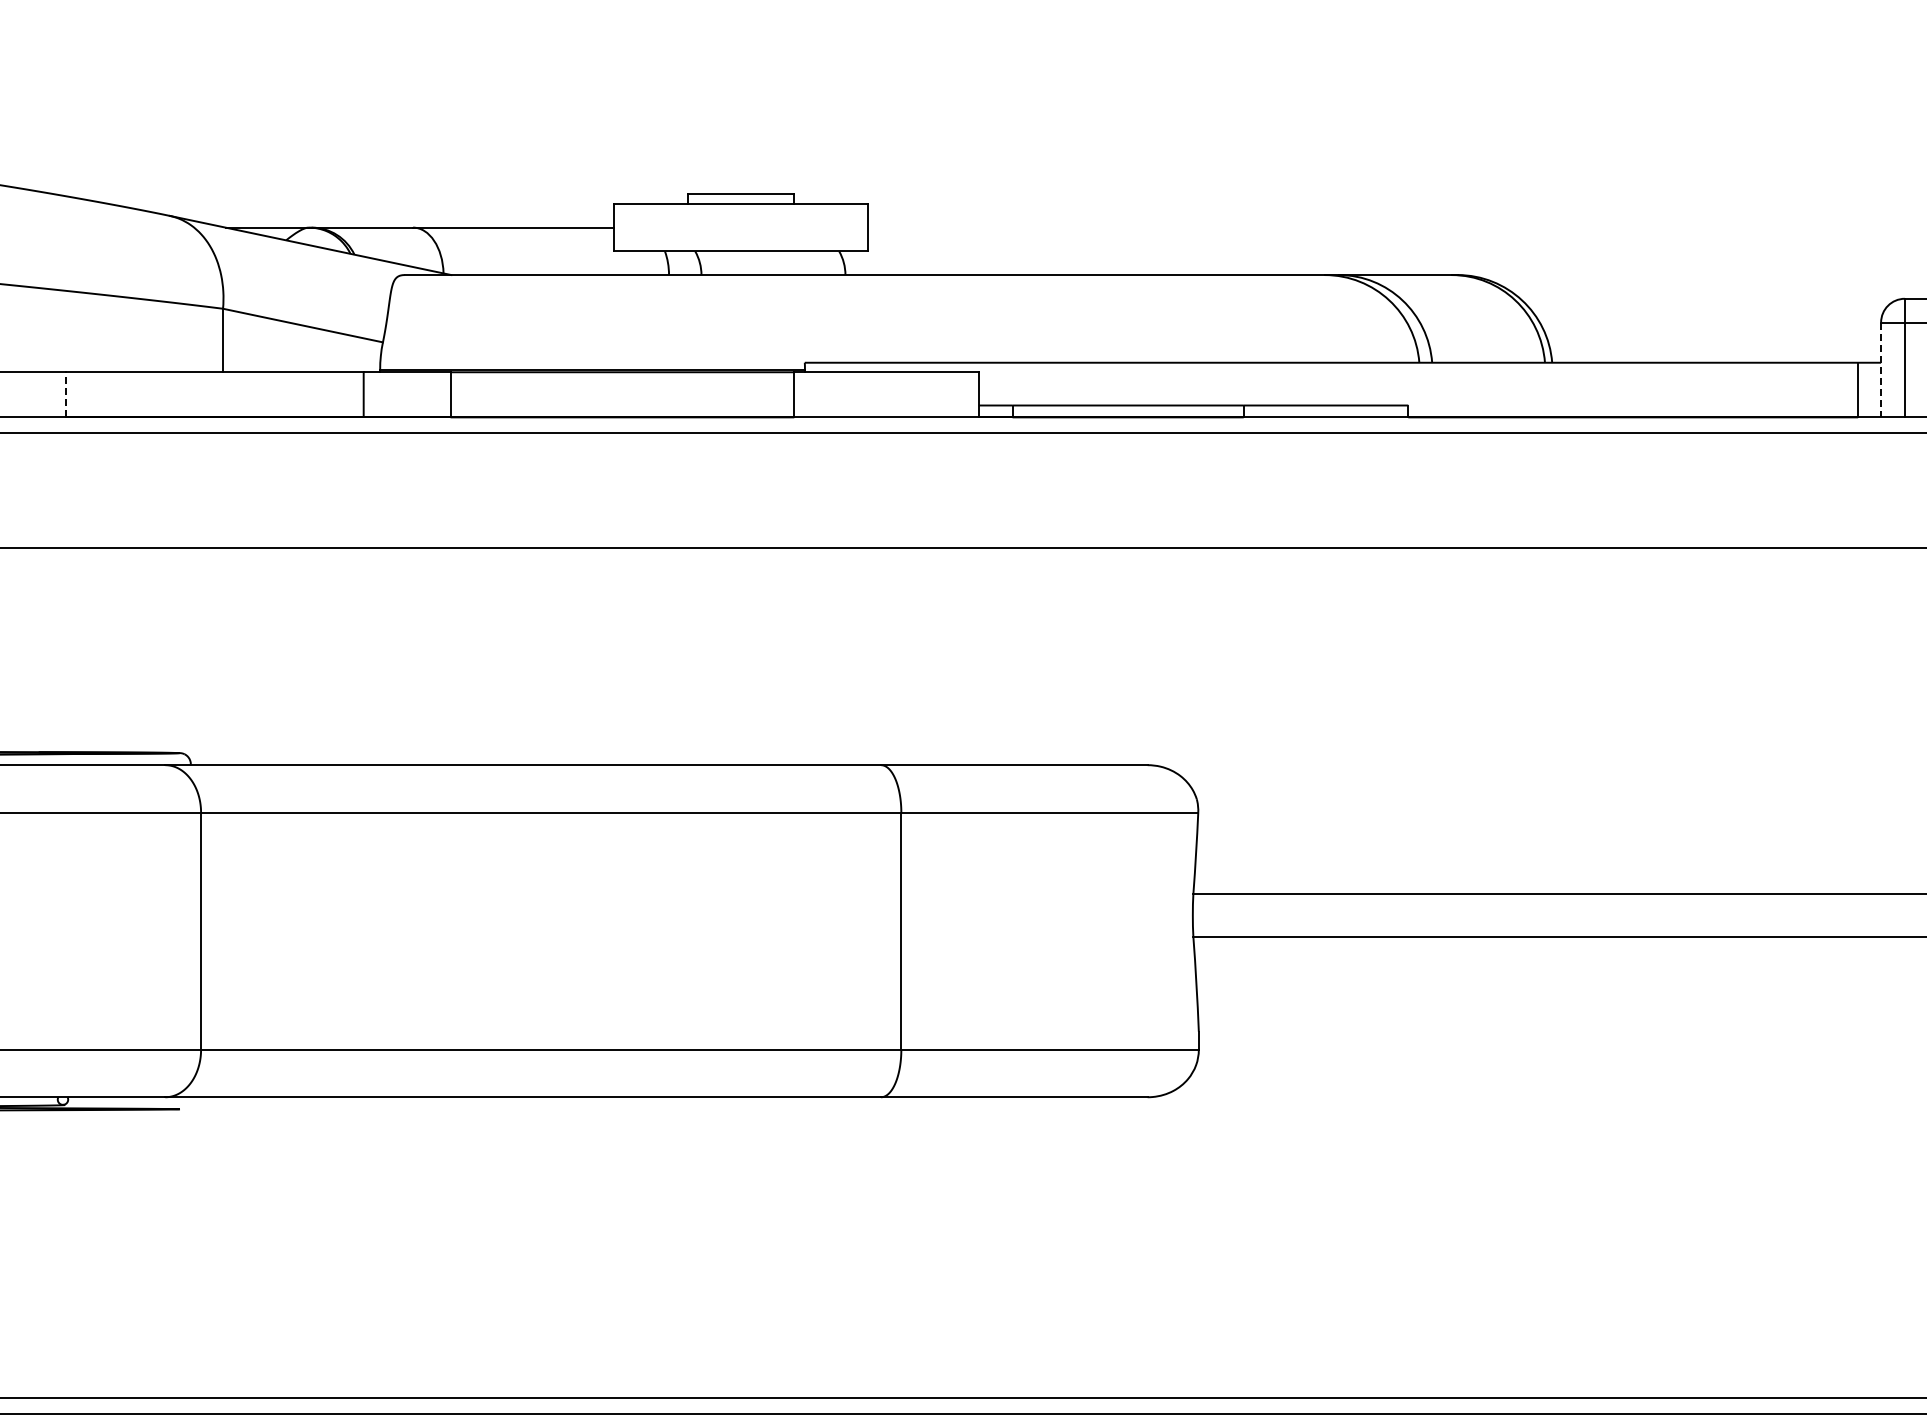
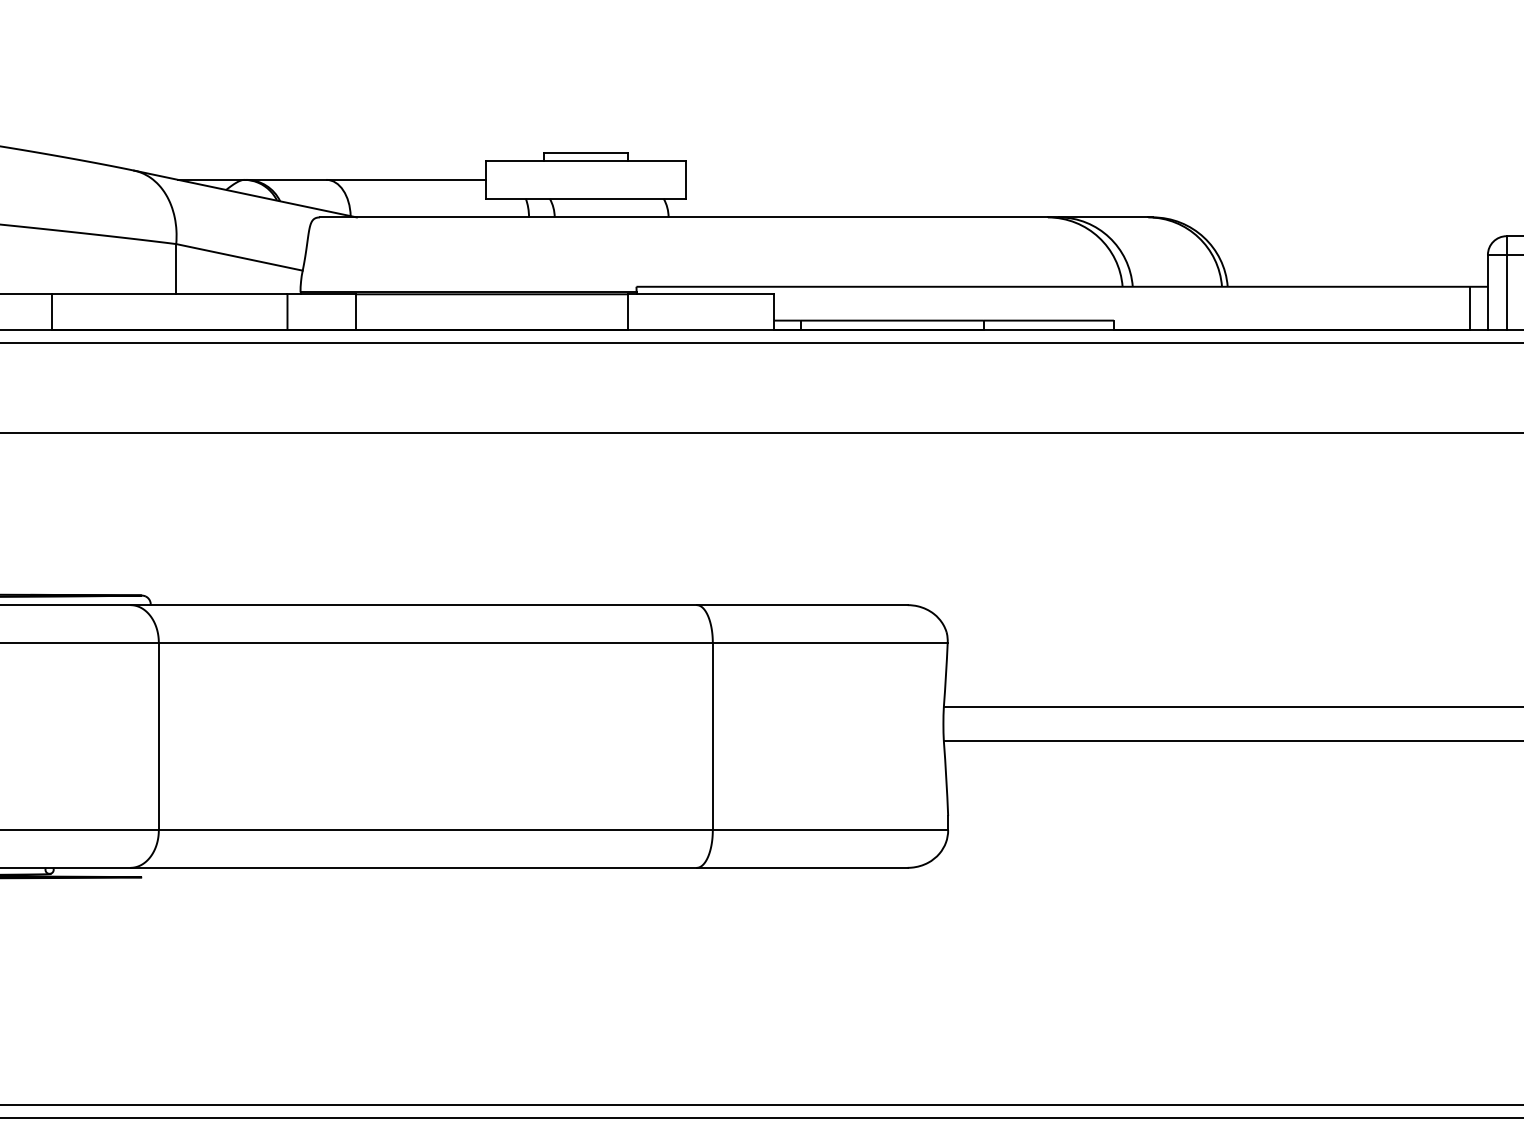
line: (1881, 370) -> (1488, 292), dashed -> solid
line: (65, 394) -> (51, 311), dashed -> solid

